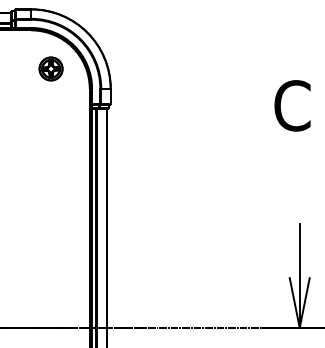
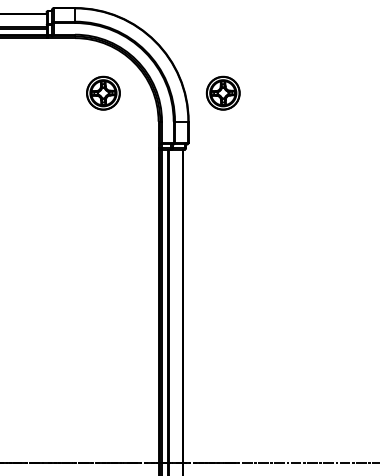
part: (134, 68) -> (222, 92), added

